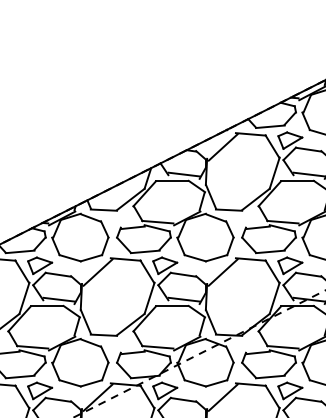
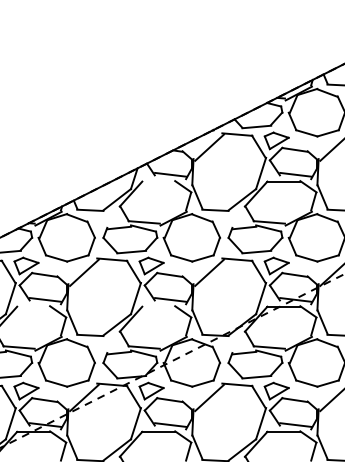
line: (172, 181) -> (158, 181), removed
line: (47, 306) -> (33, 306), removed
line: (172, 306) -> (158, 306), removed

